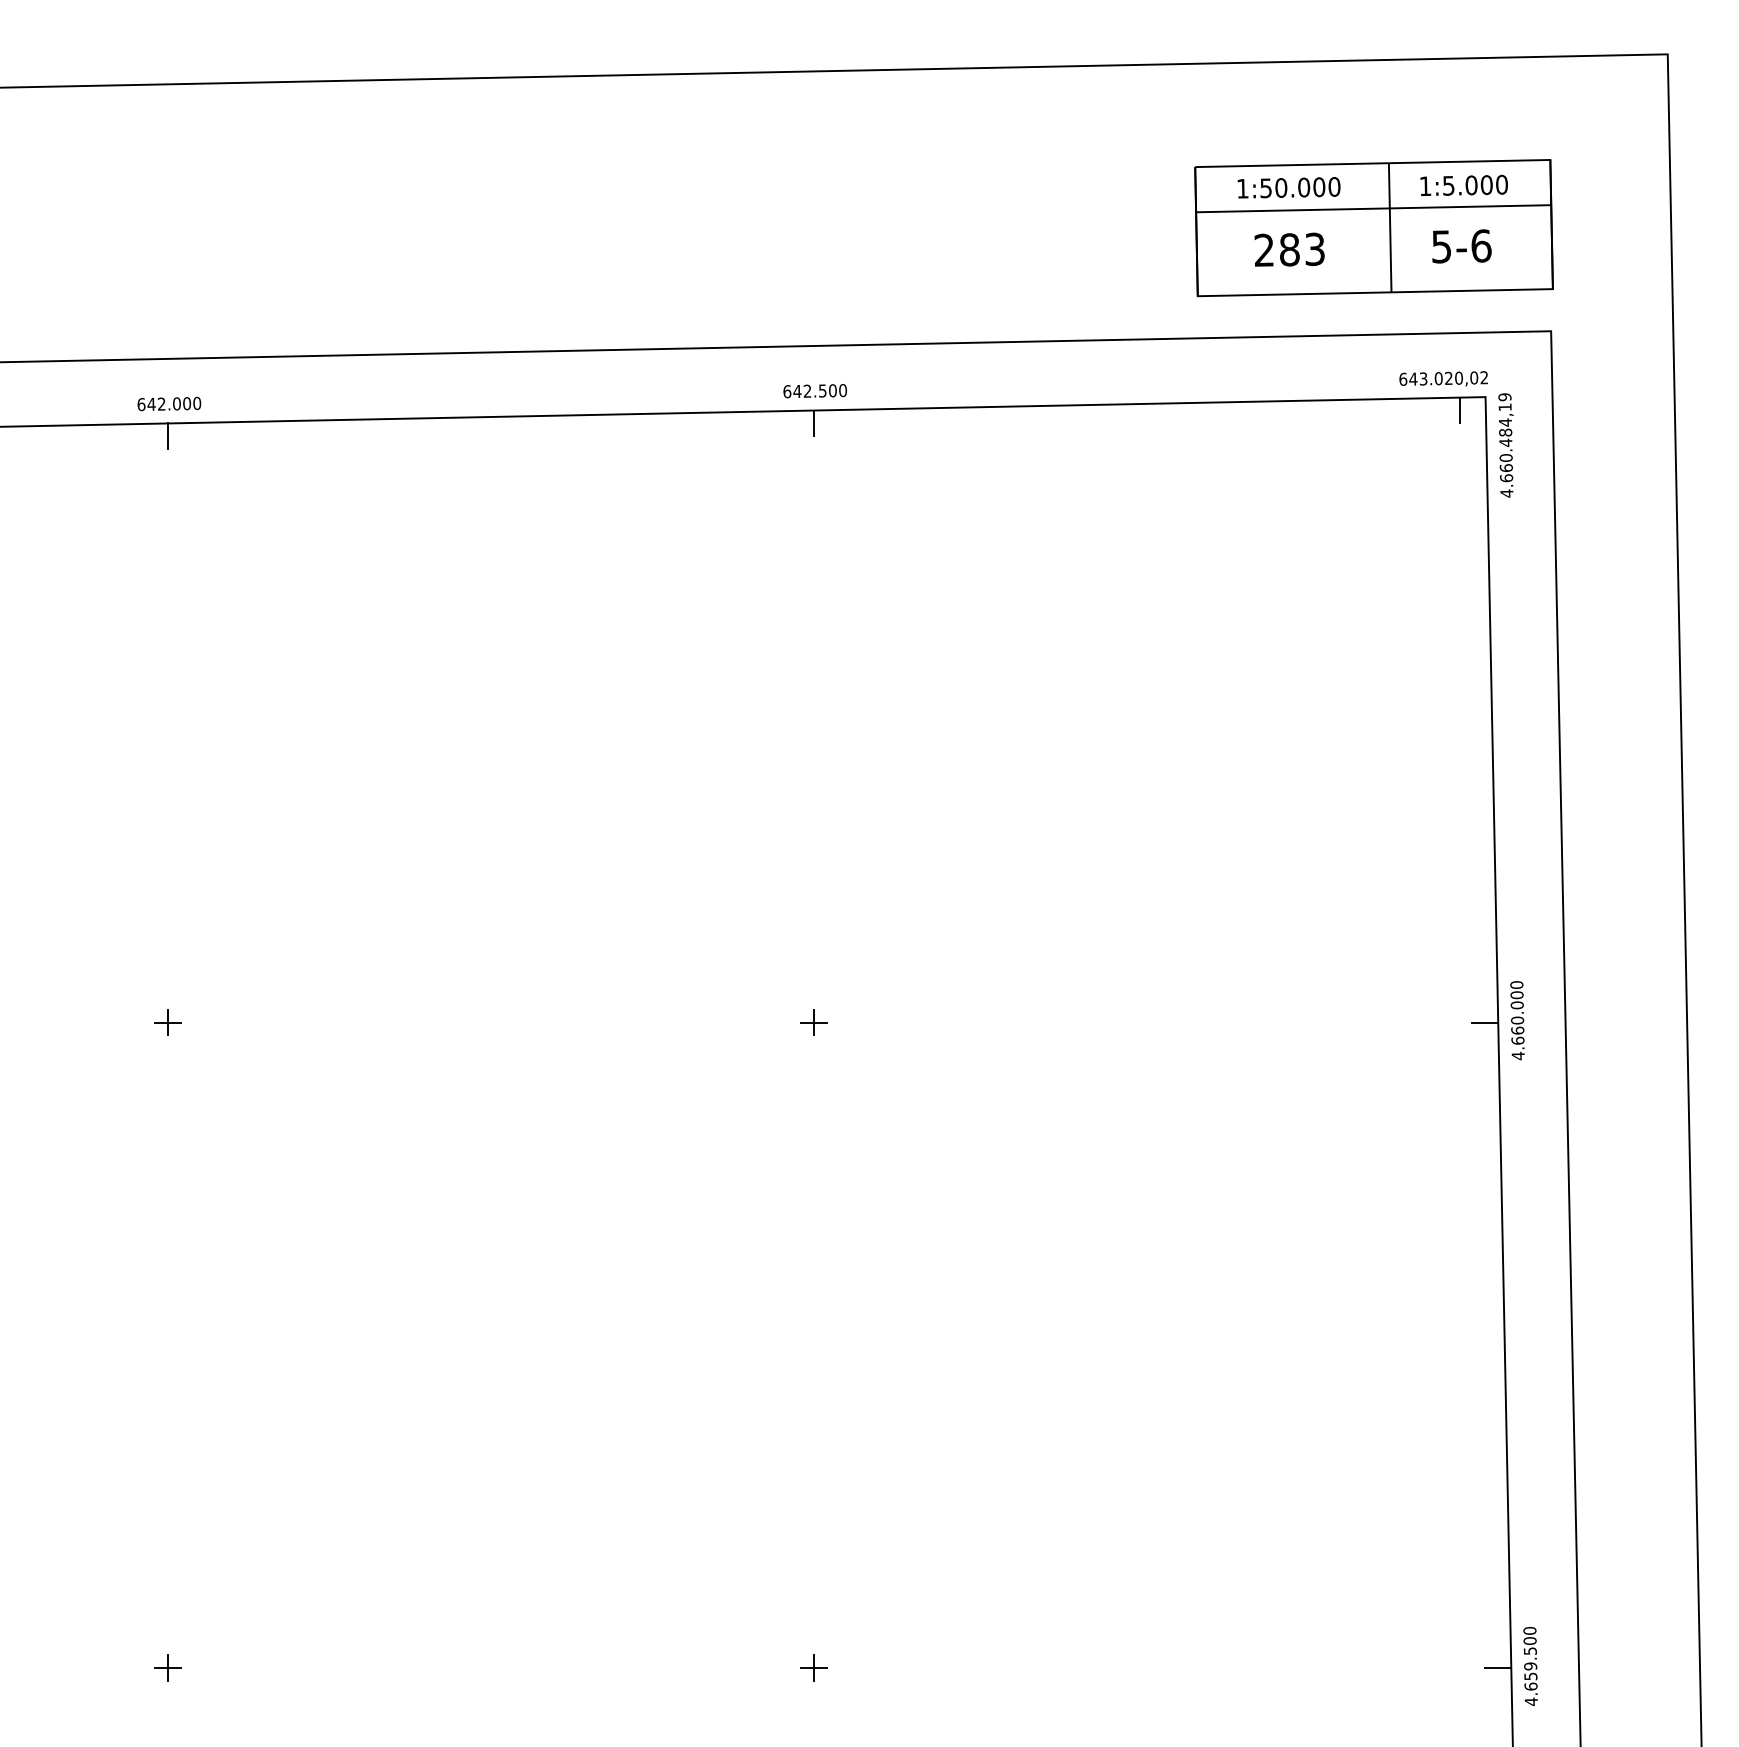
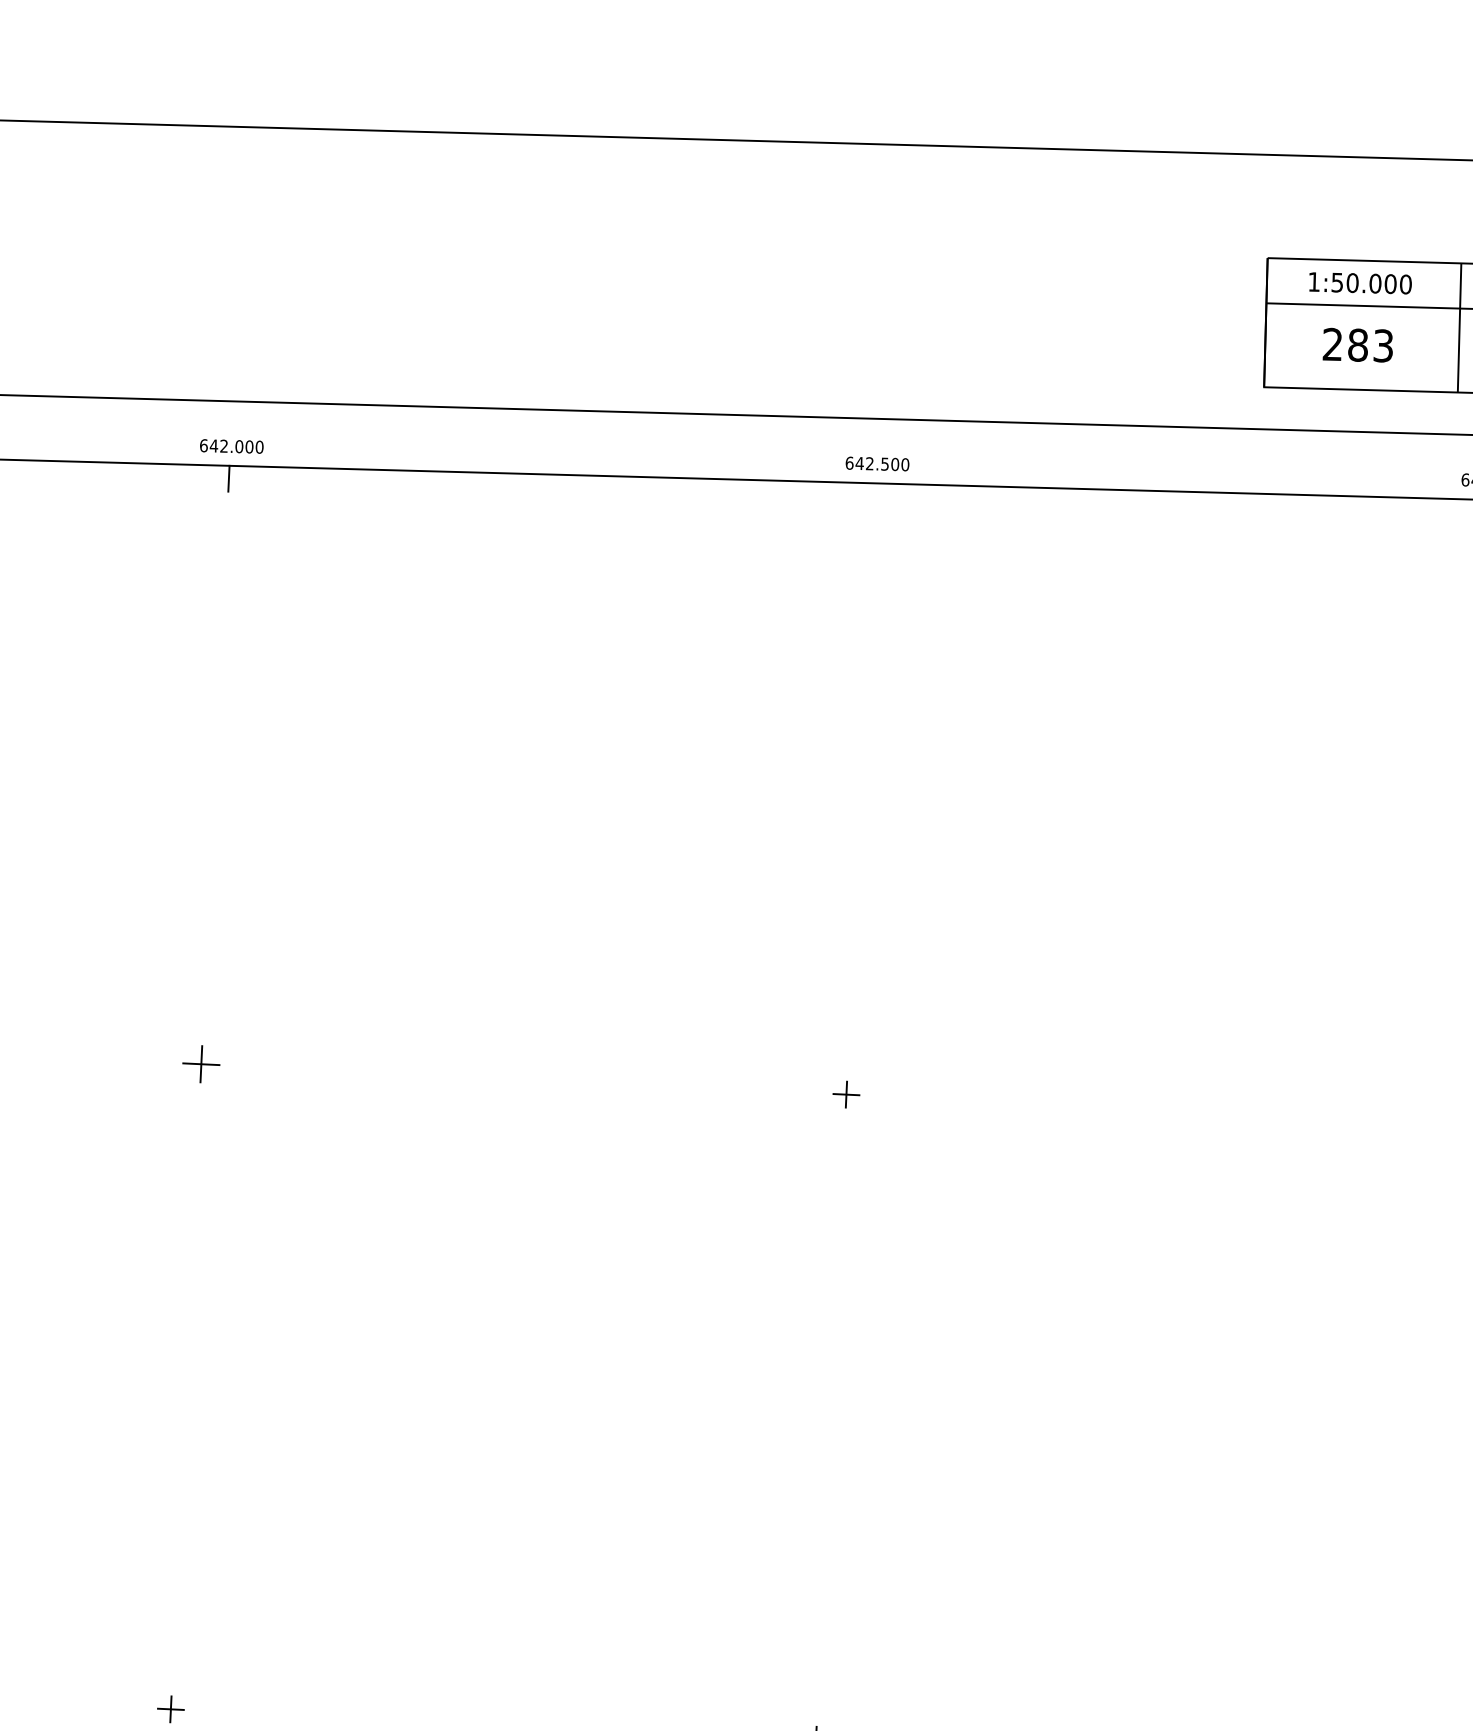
line: (813, 423) -> (874, 496), removed
part: (167, 1022) -> (200, 1064), size x1.4

